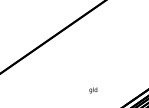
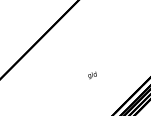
text: (93, 90) -> (92, 75), moved

